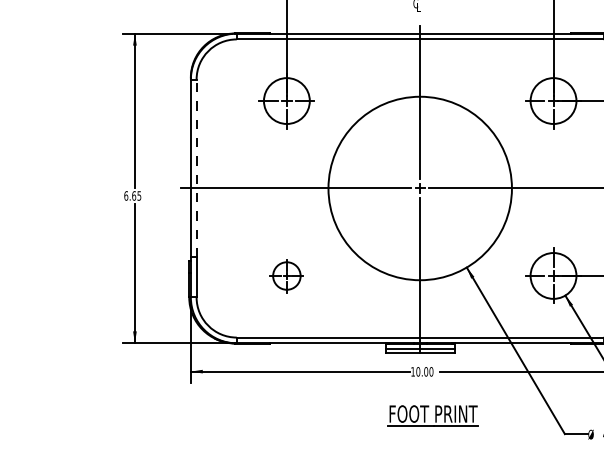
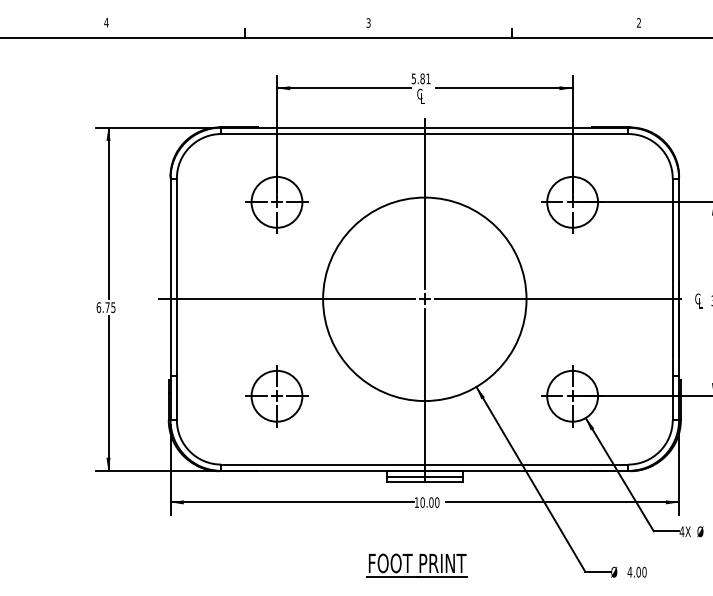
line: (196, 168) -> (176, 277), dashed -> solid
text: (134, 195) -> (107, 307), 6.65 -> 6.75
part: (286, 276) -> (276, 396), size x1.67
part: (432, 415) -> (416, 565), moved

